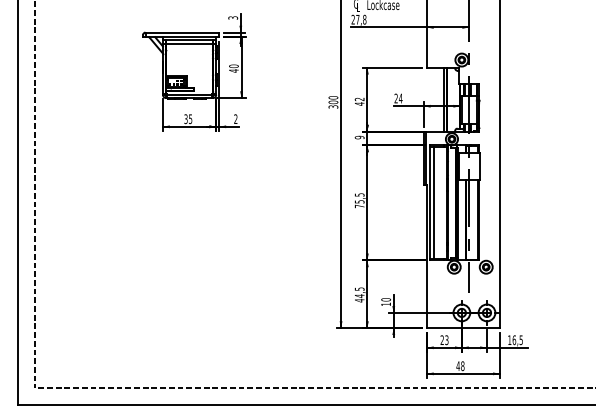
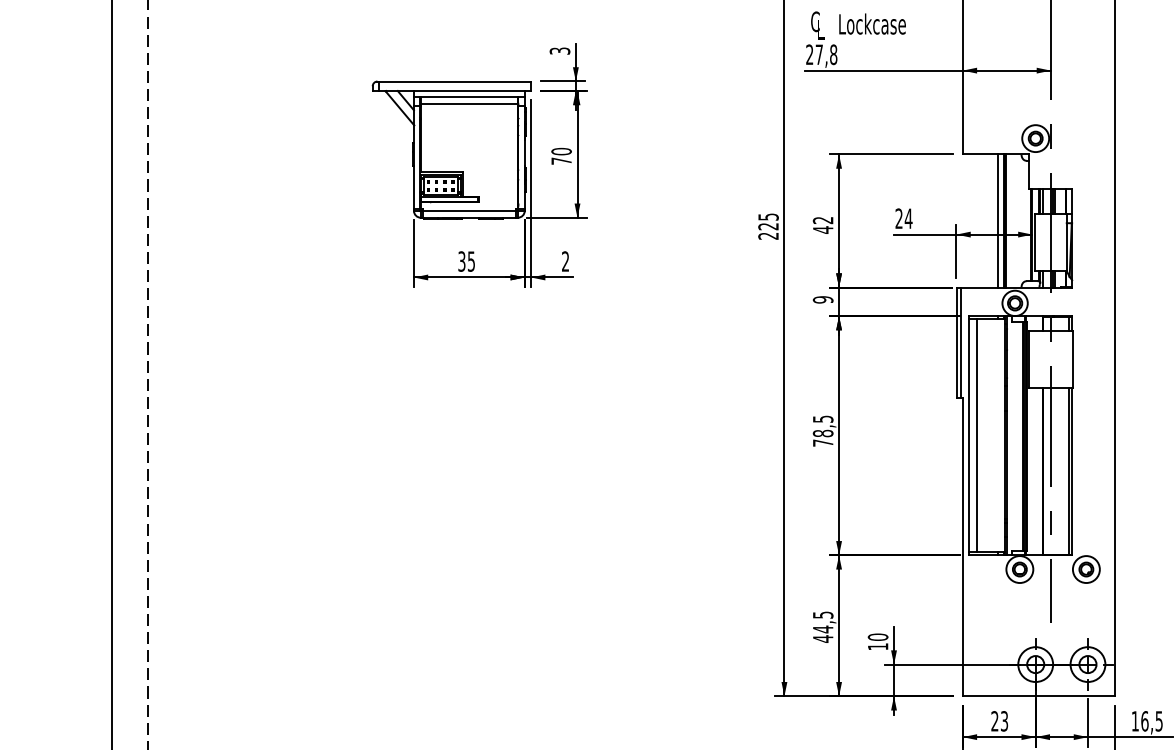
text: (233, 70) -> (560, 160), 40 -> 70
text: (333, 102) -> (768, 226), 300 -> 225
text: (359, 201) -> (822, 432), 75,5 -> 78,5

